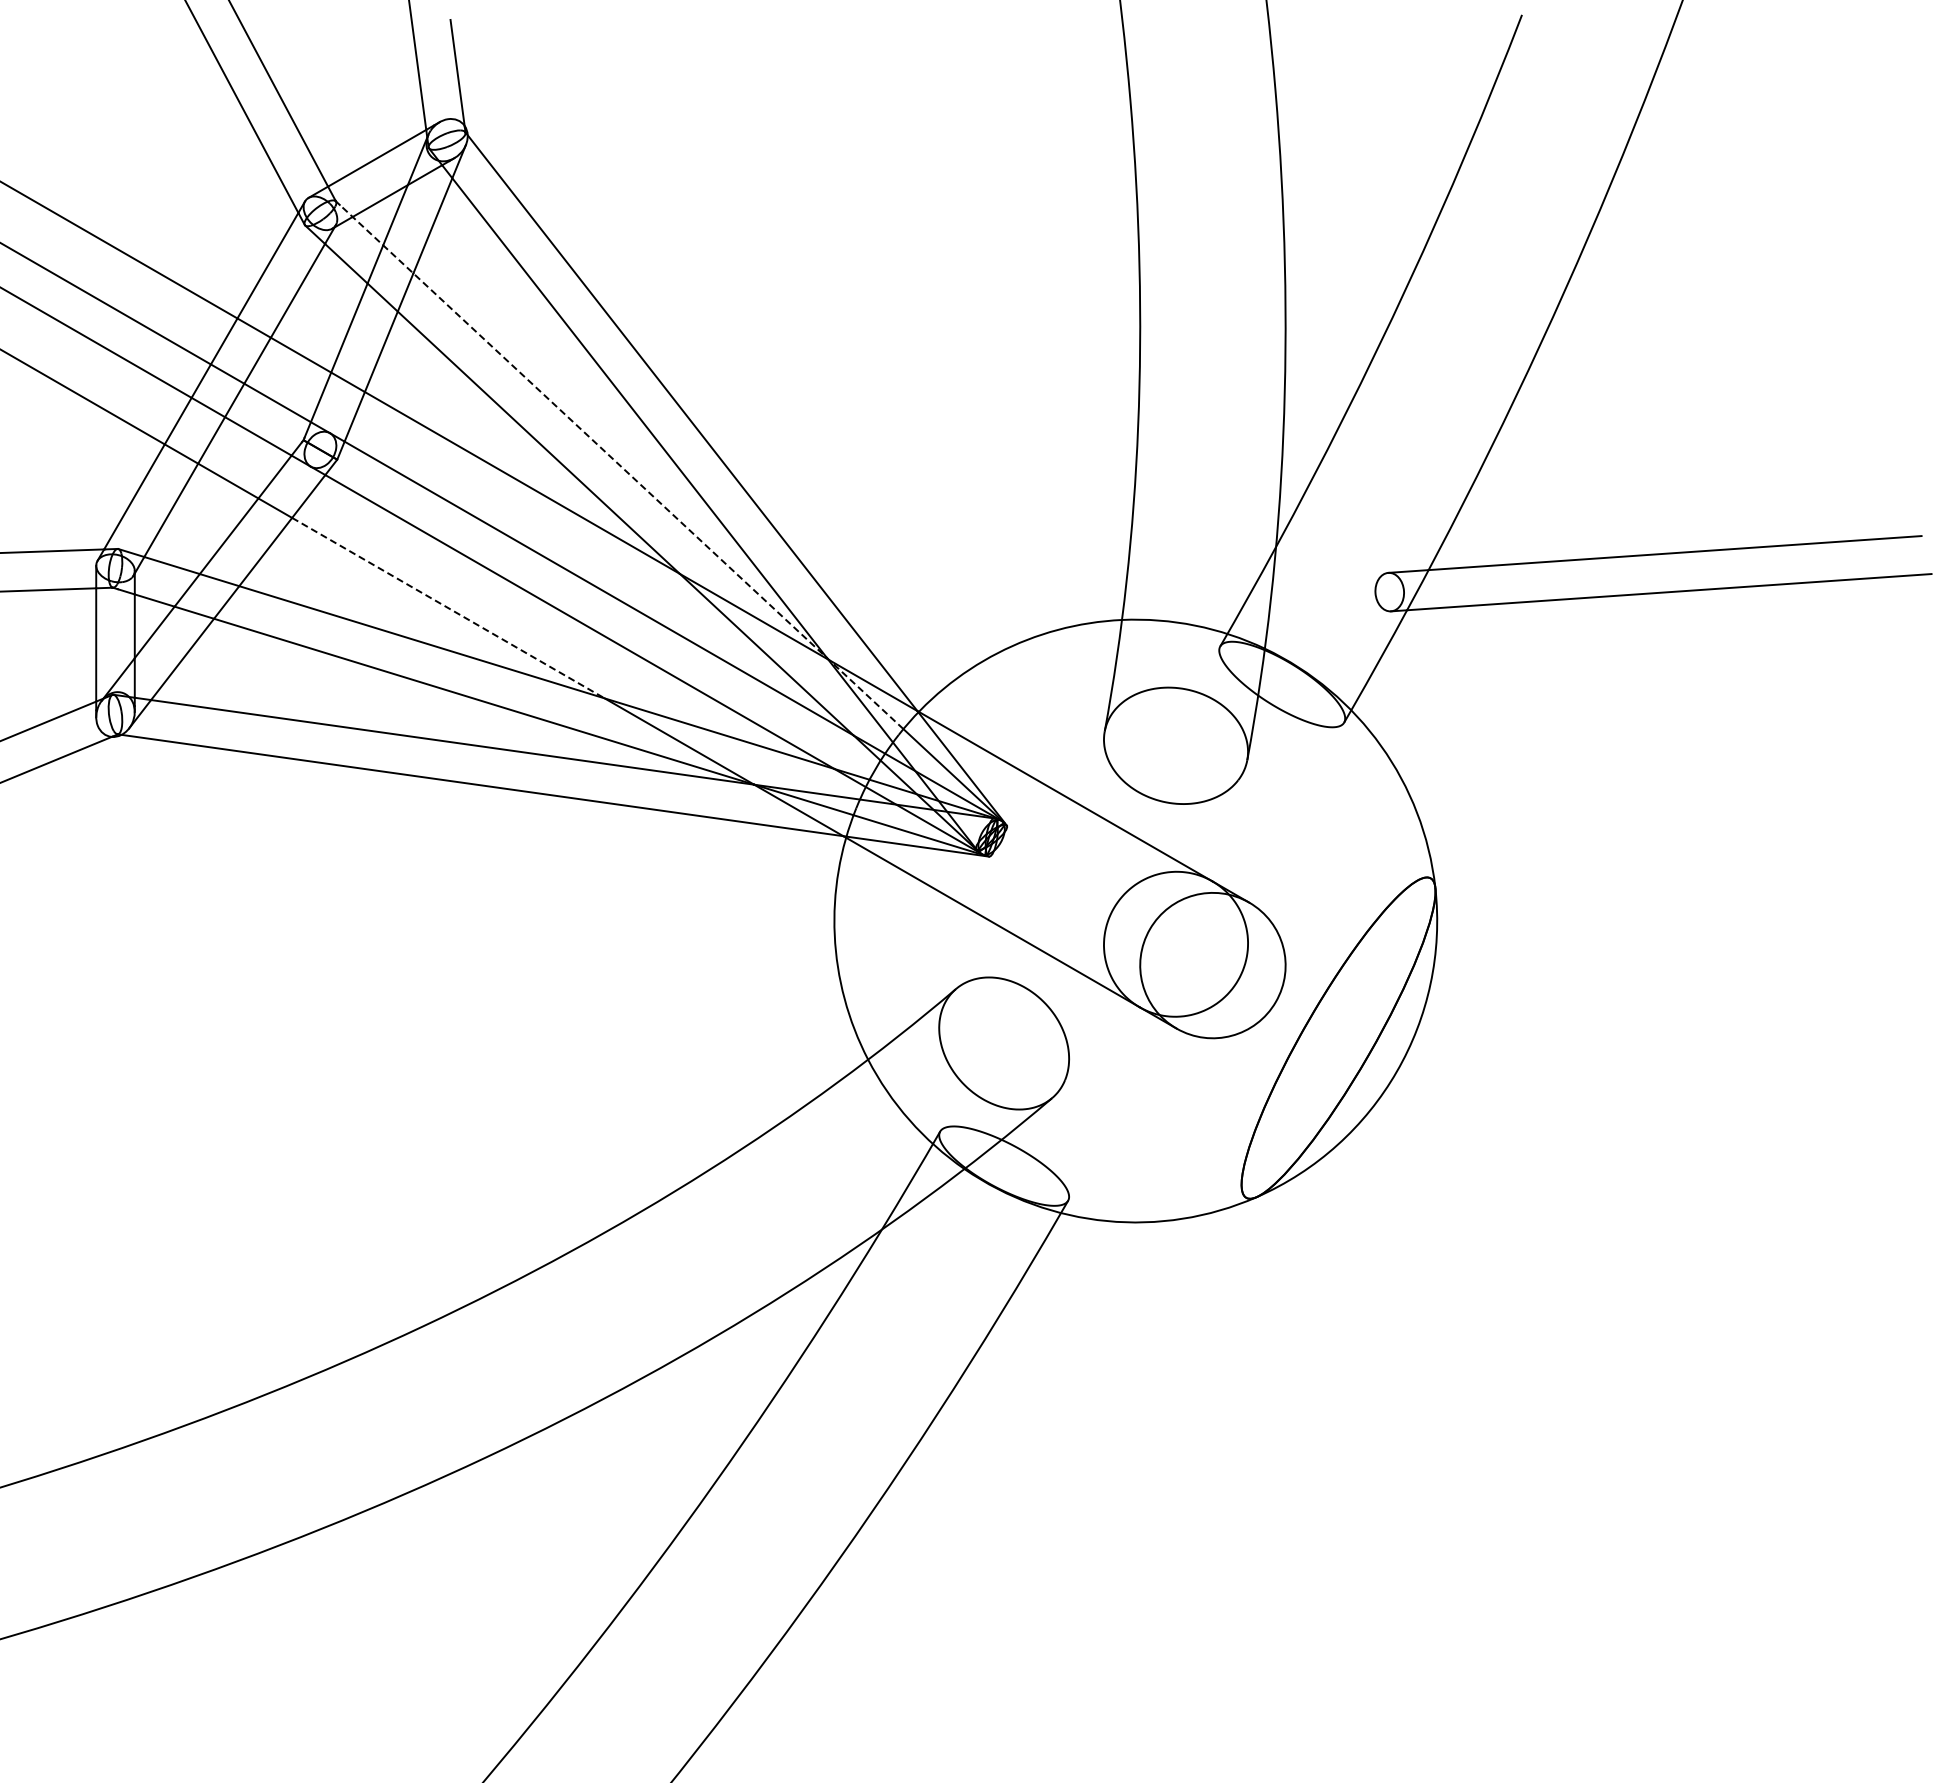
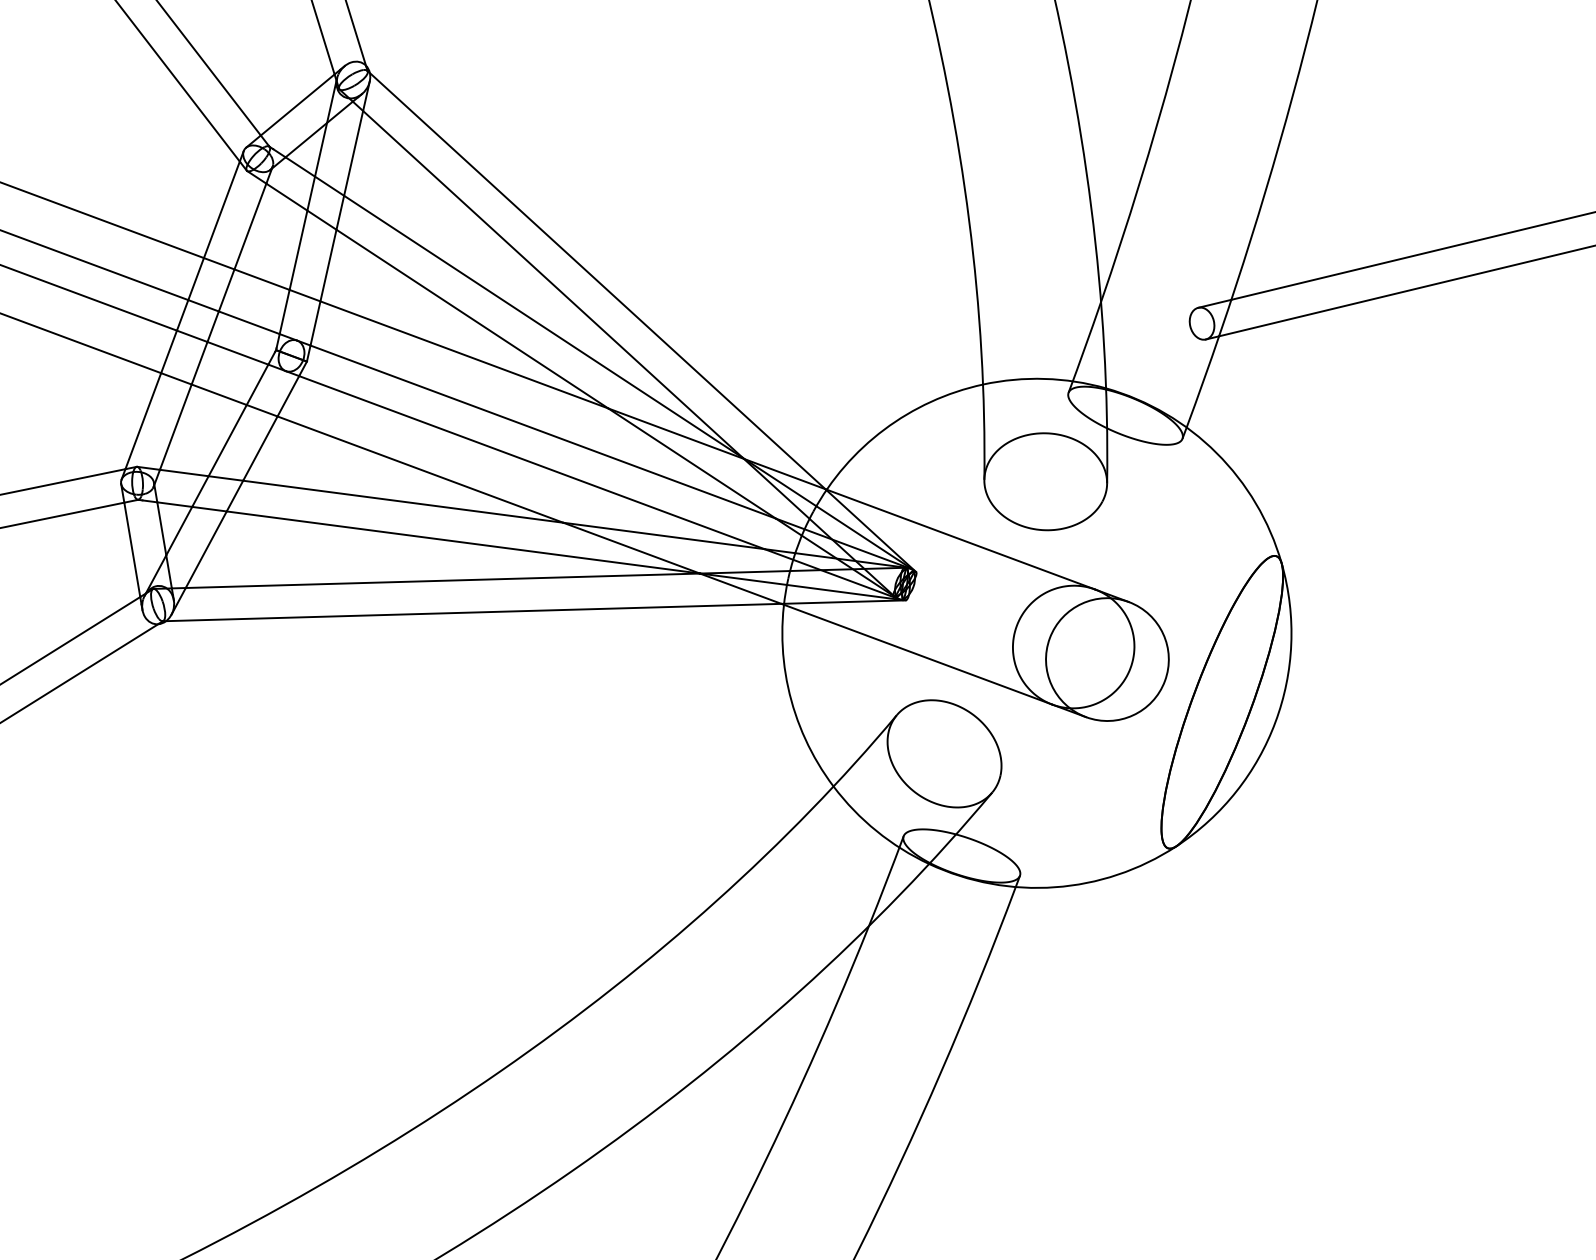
line: (621, 467) -> (544, 328), dashed -> solid
line: (448, 608) -> (420, 469), dashed -> solid

